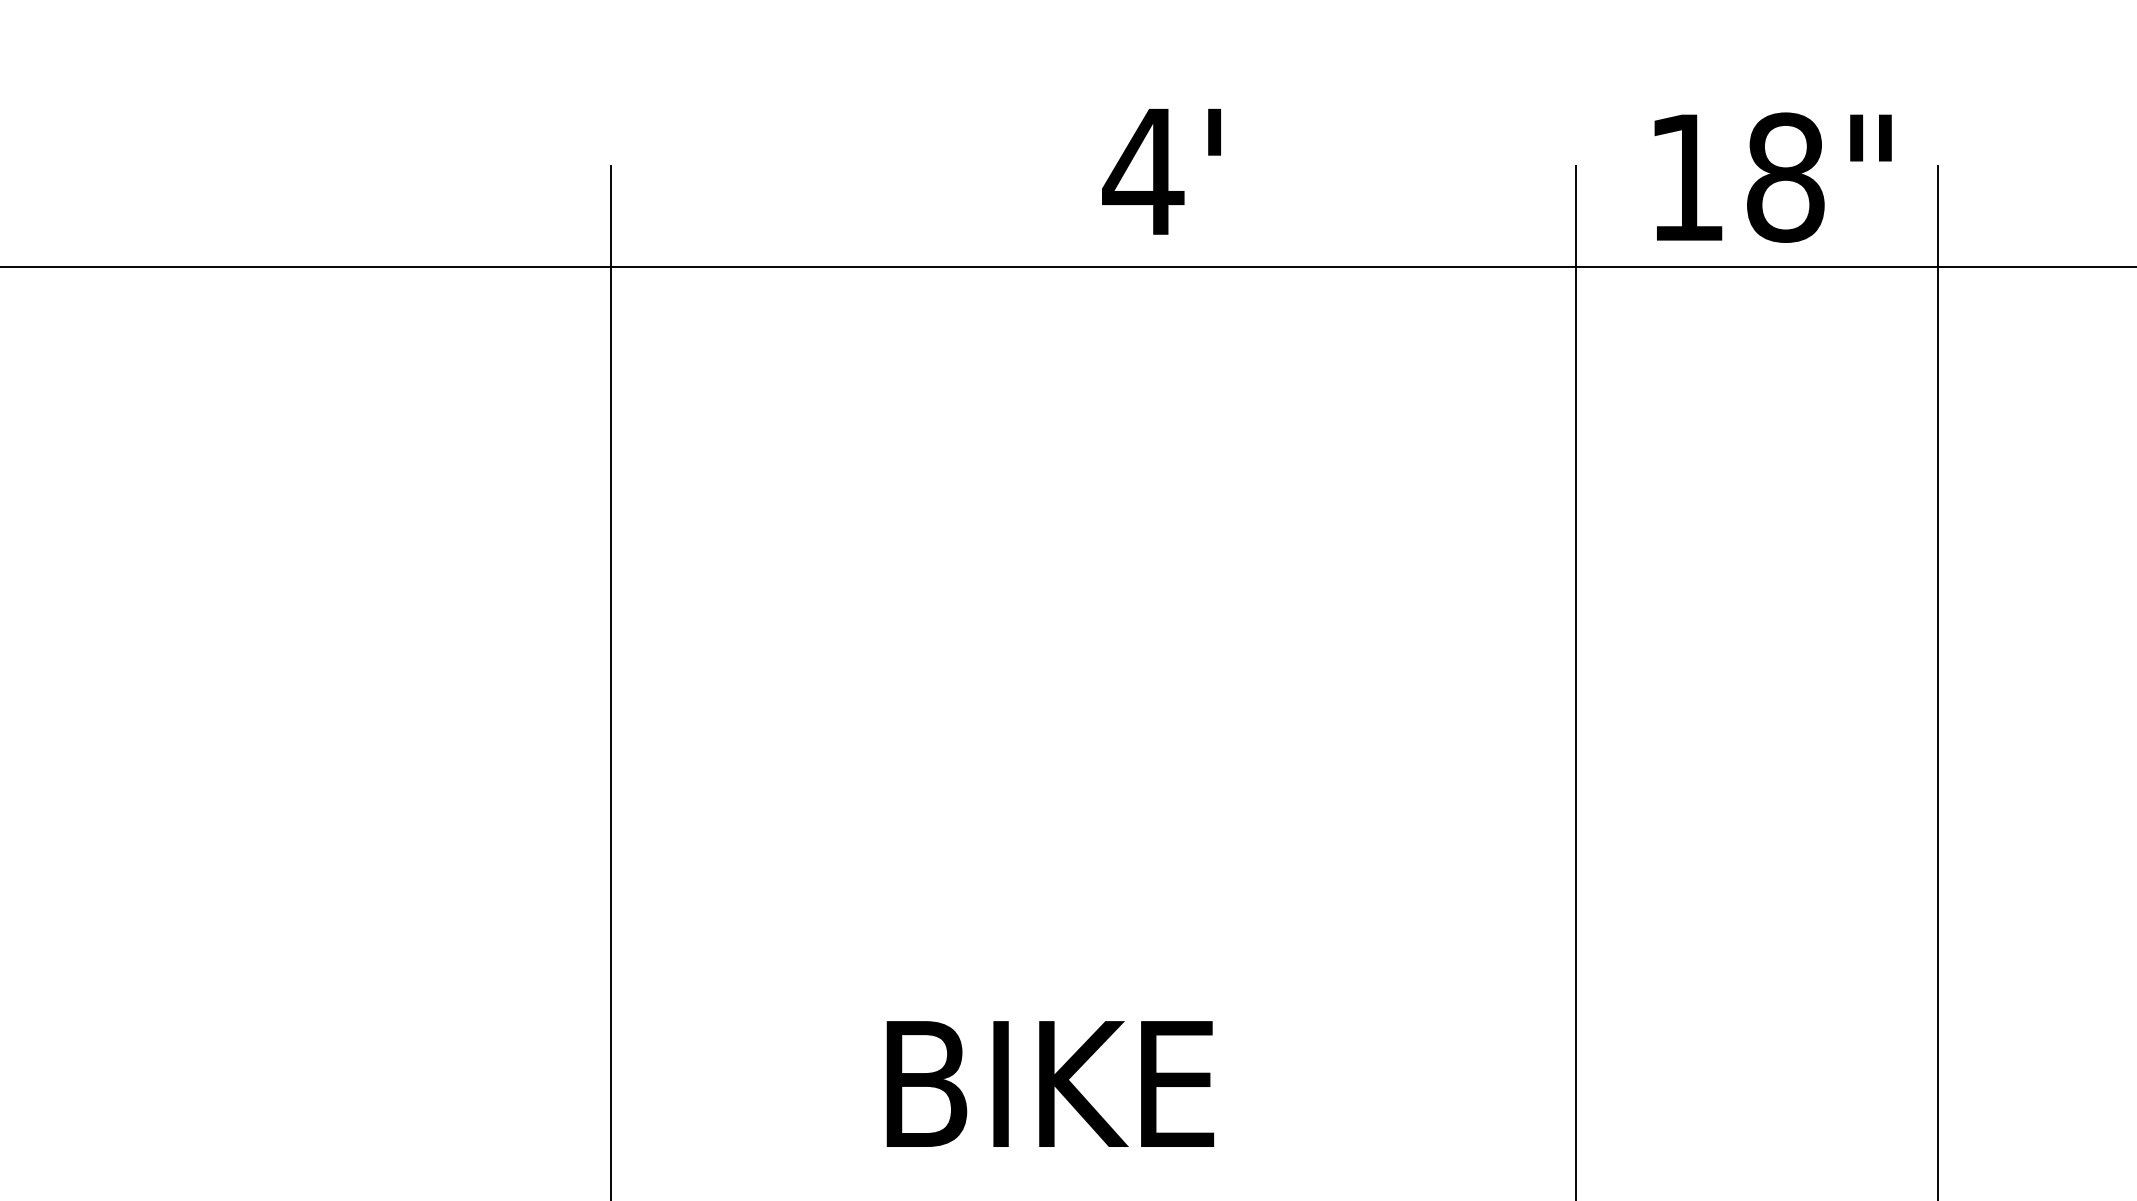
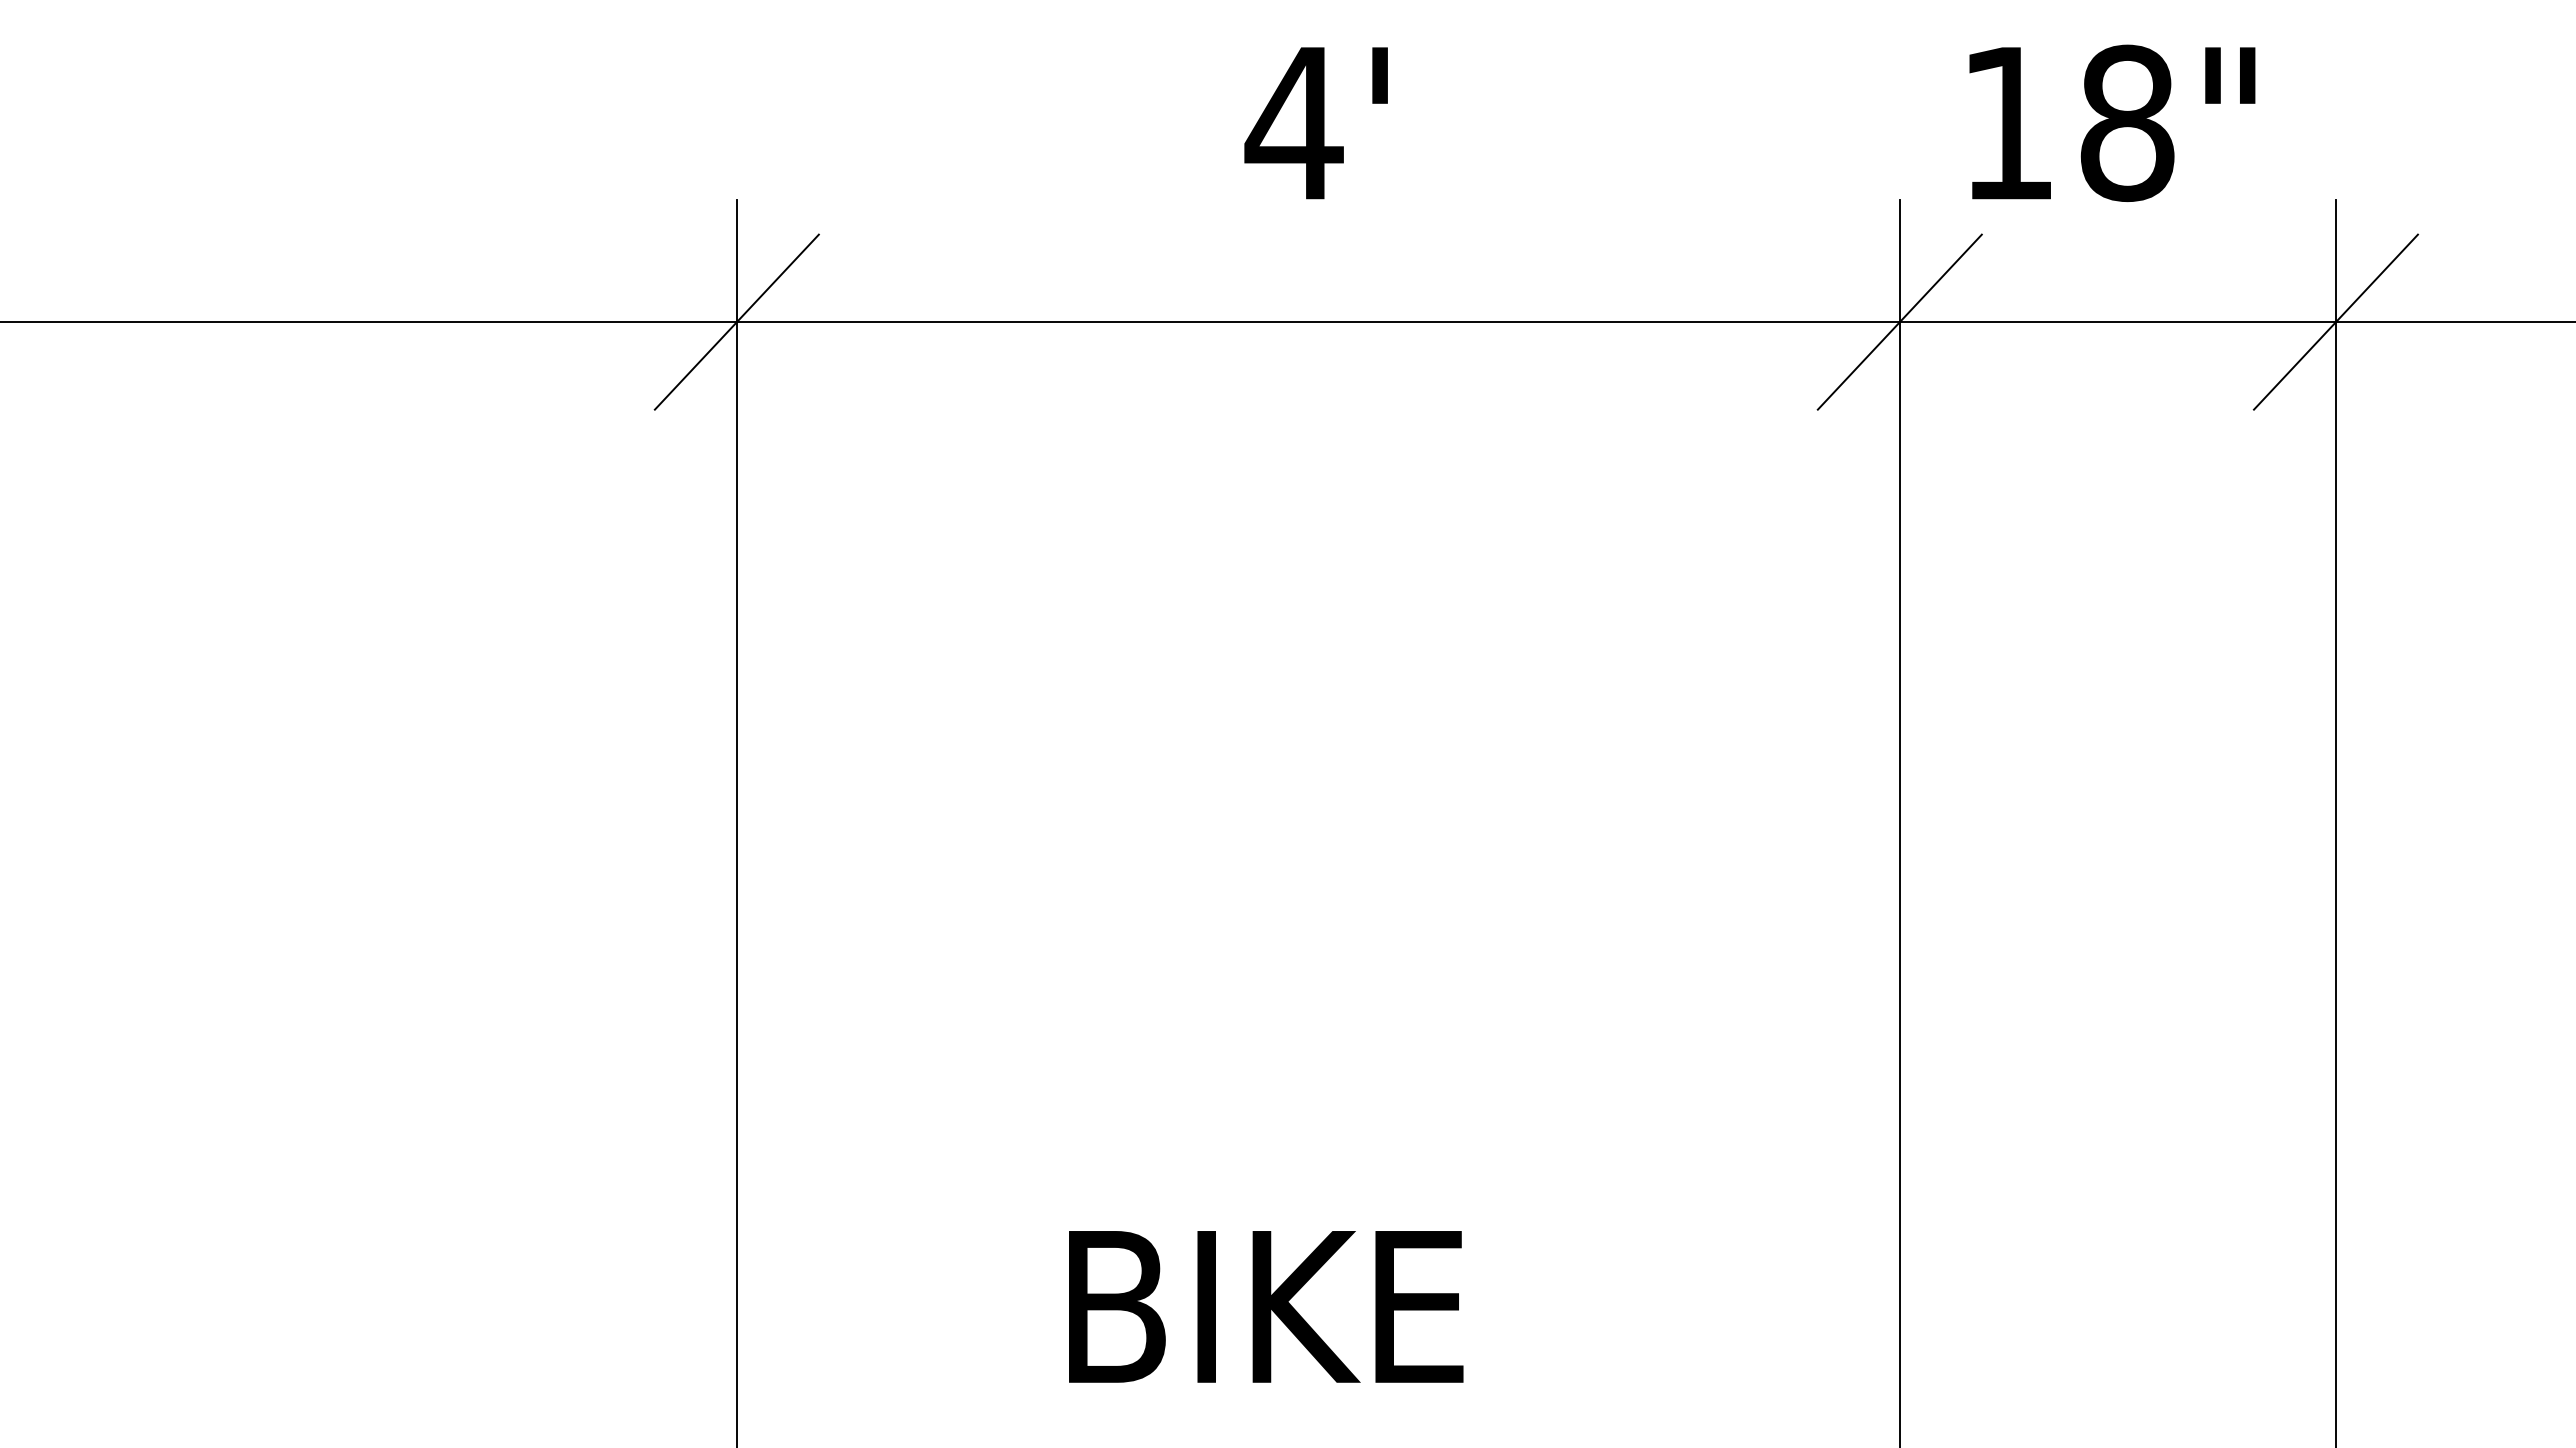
text: (1161, 172) -> (1315, 123), moved
text: (1773, 176) -> (2112, 122), moved
line: (610, 266) -> (736, 321), added
line: (1575, 266) -> (1899, 321), added
line: (1937, 266) -> (2335, 321), added

